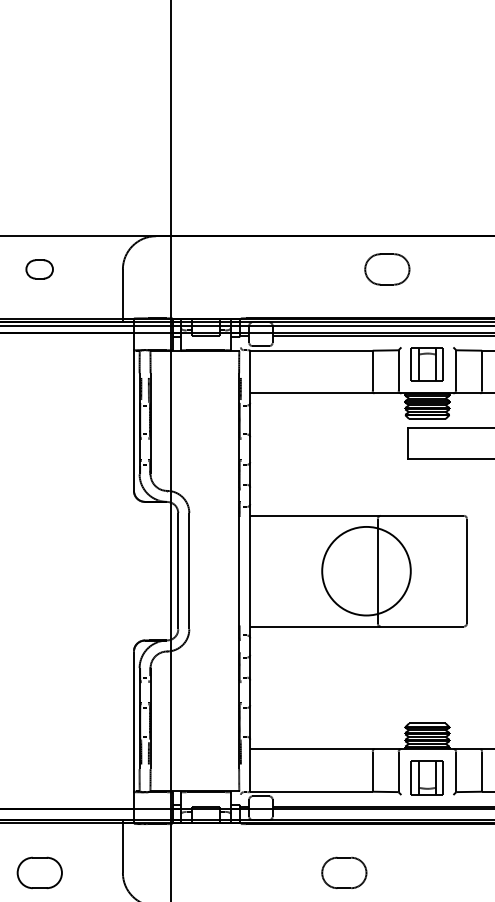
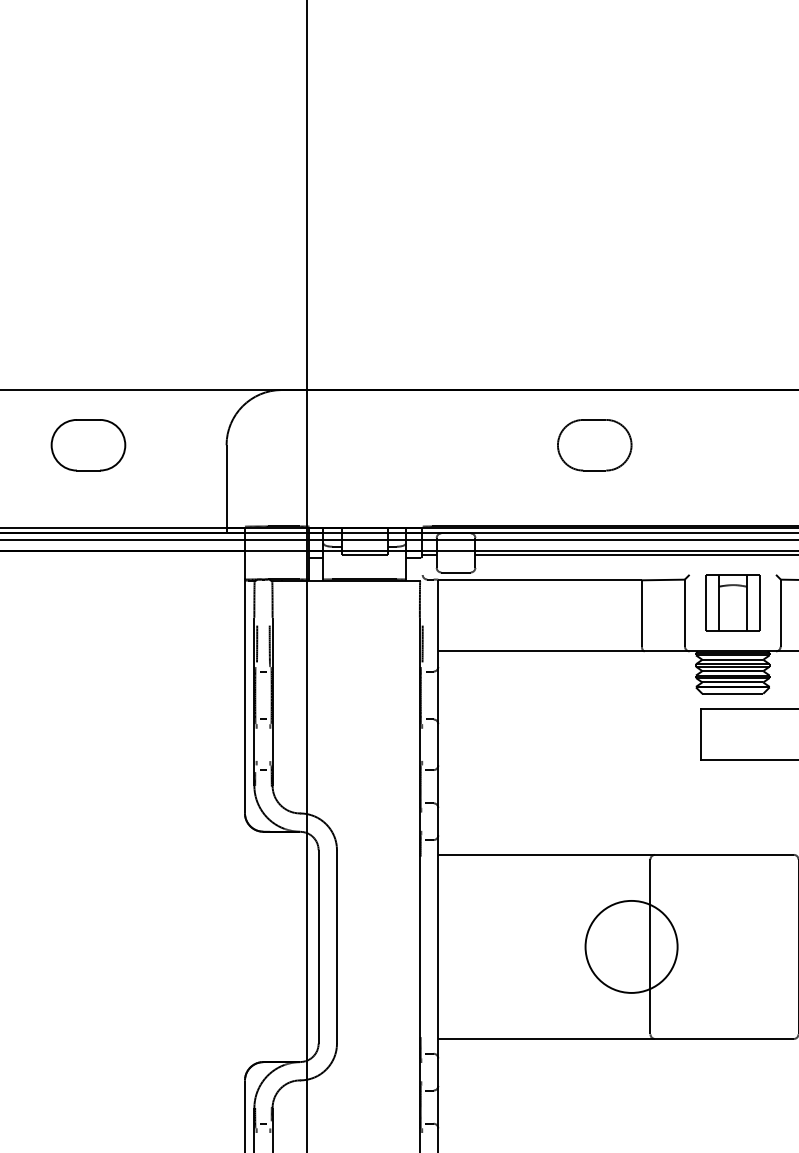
part: (39, 269) -> (87, 445), size x1.67
part: (387, 269) -> (594, 445), moved
circle: (366, 570) -> (631, 945), size x0.62

